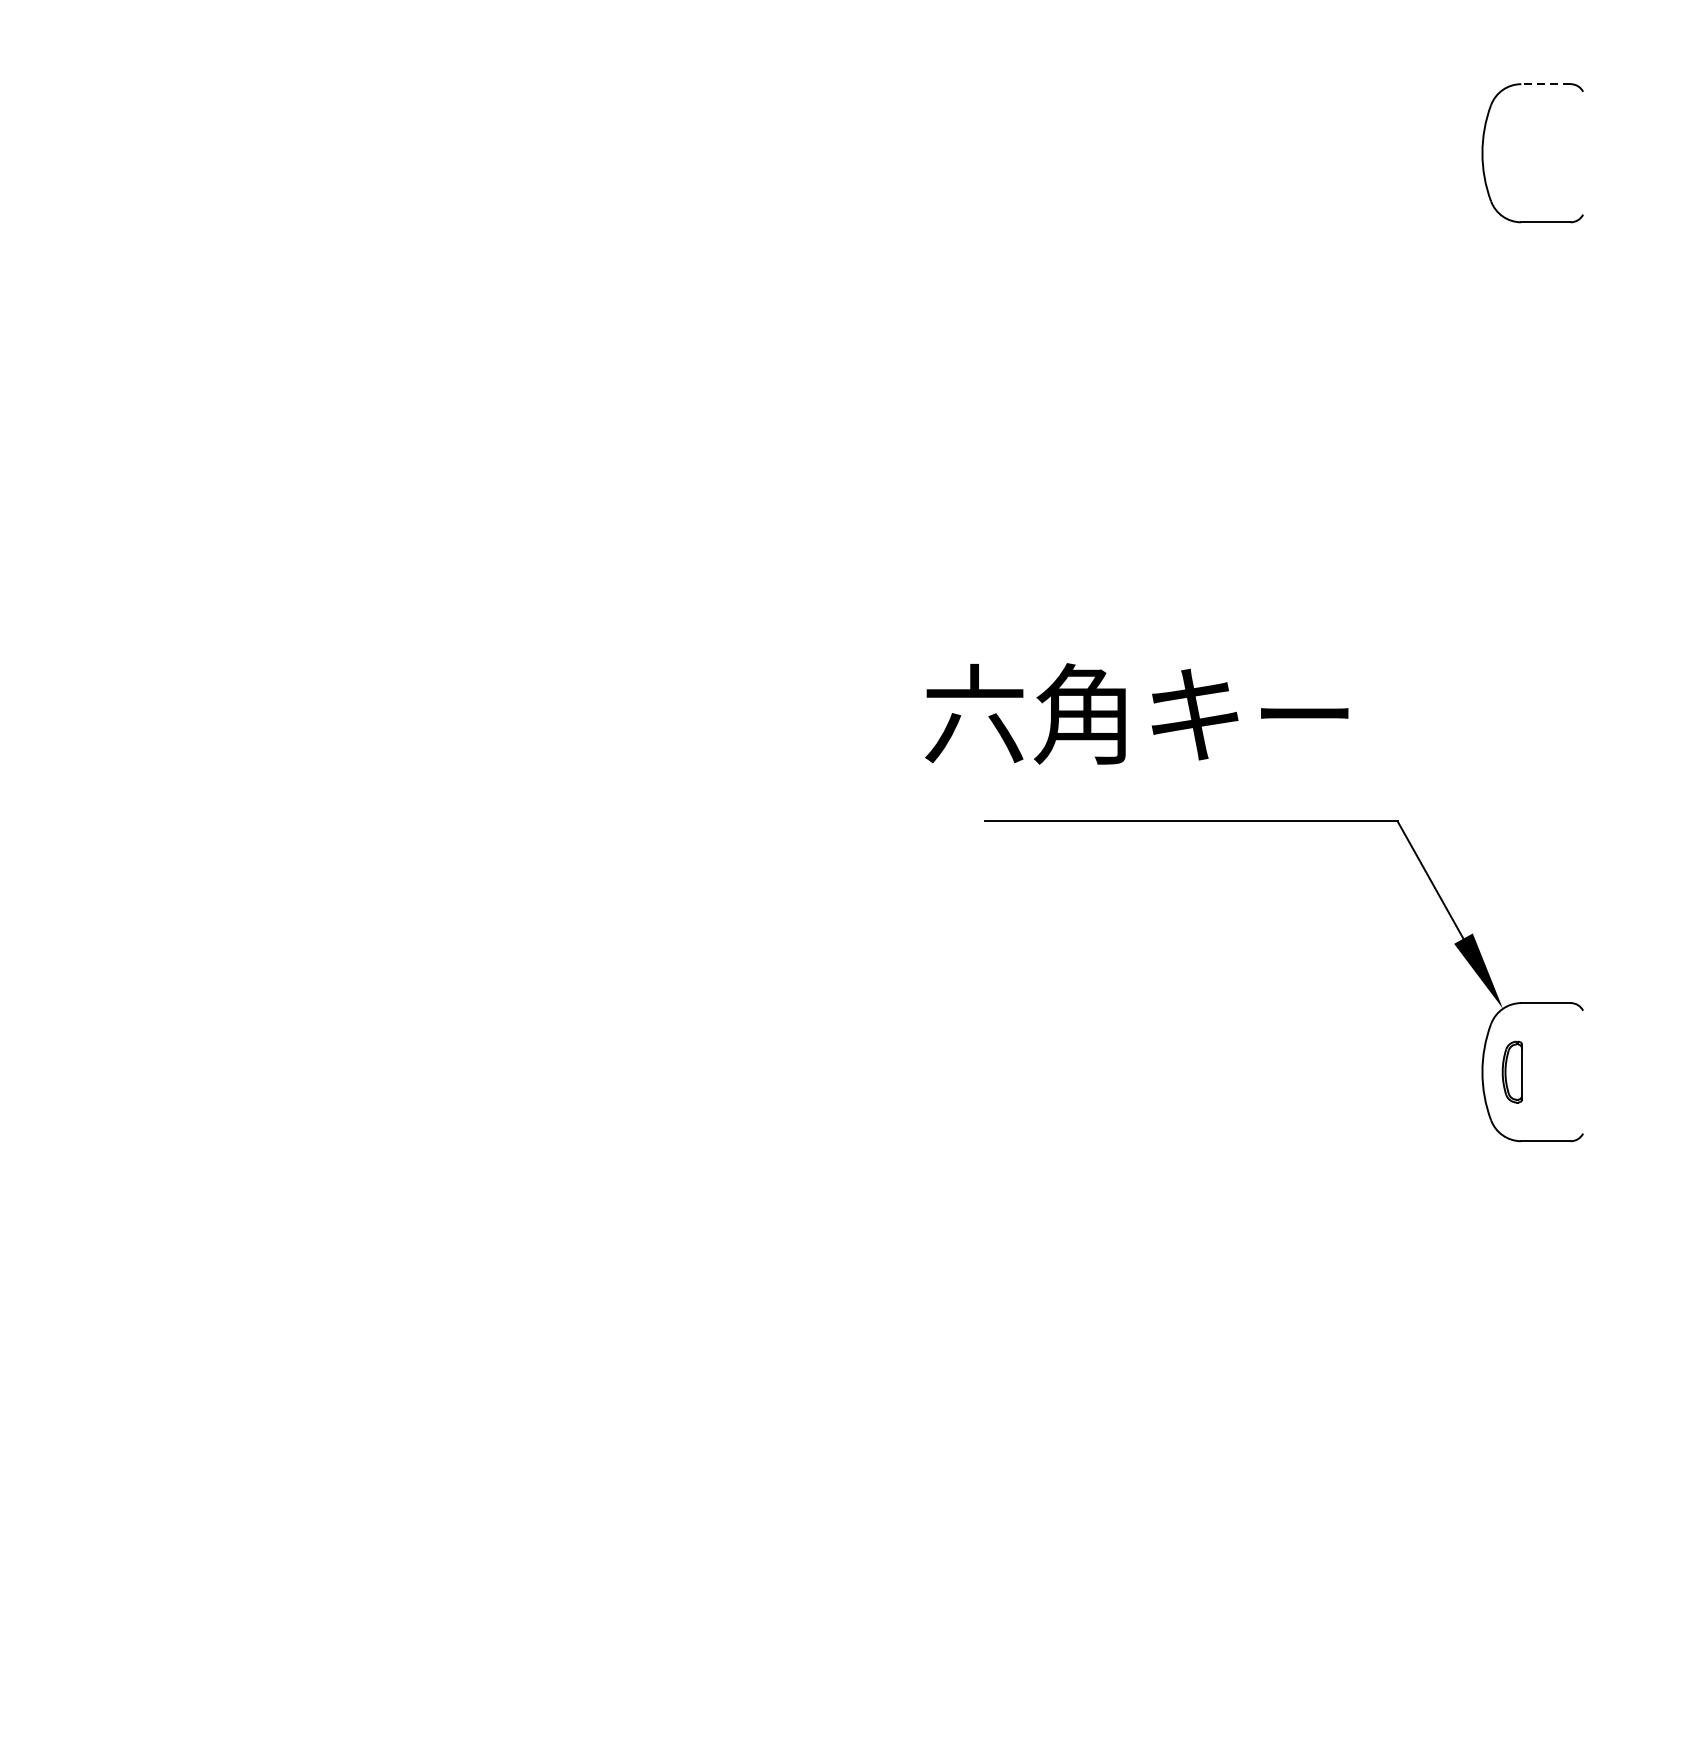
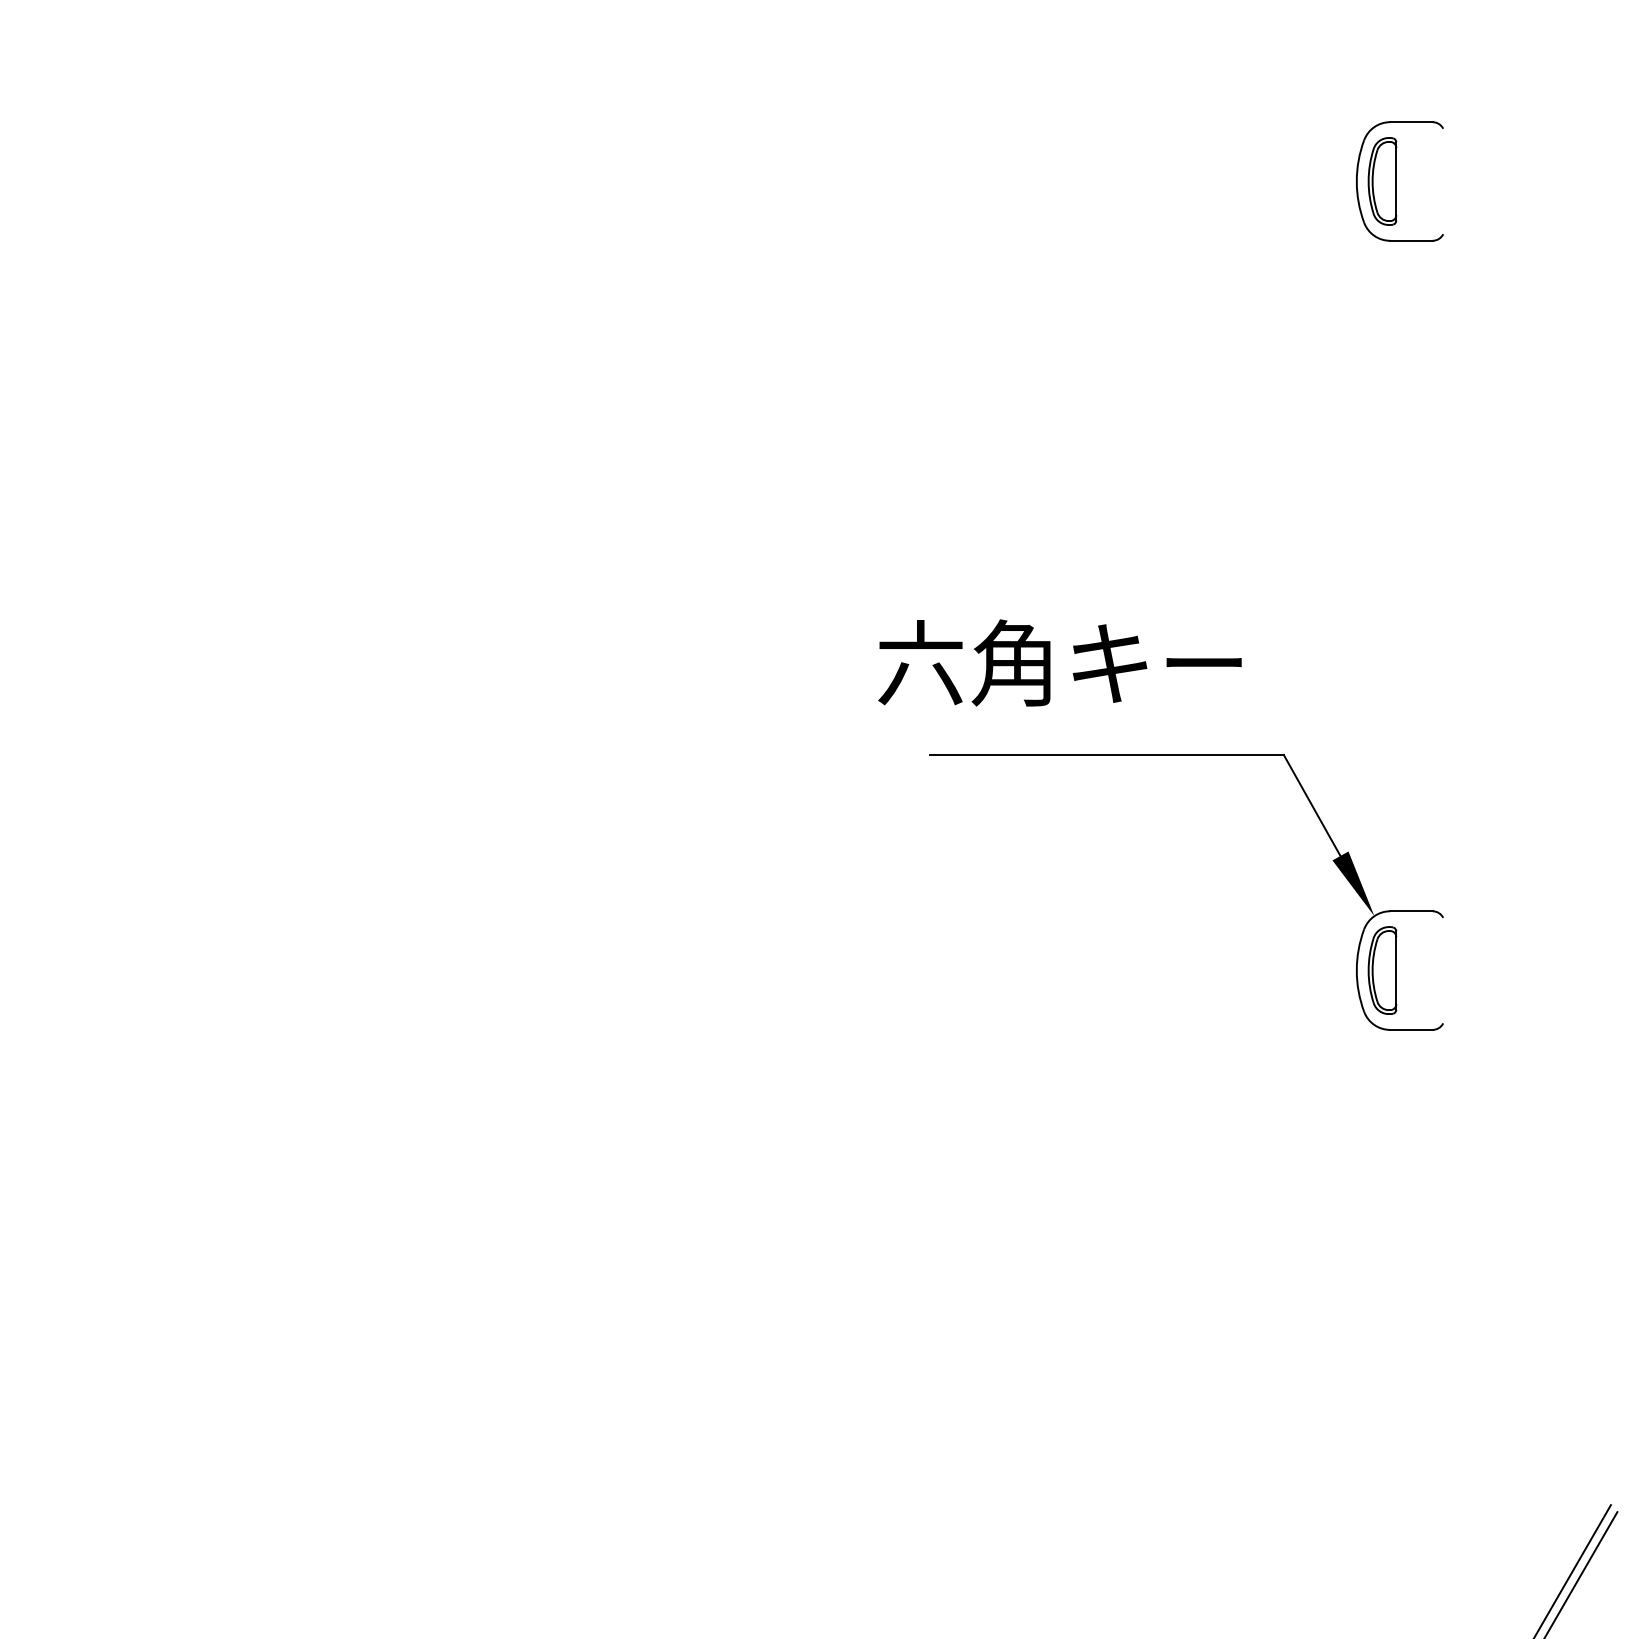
line: (1544, 84) -> (1410, 122), dashed -> solid
part: (1512, 153) -> (1382, 181), added
part: (1512, 1072) -> (1382, 970), size x1.67

